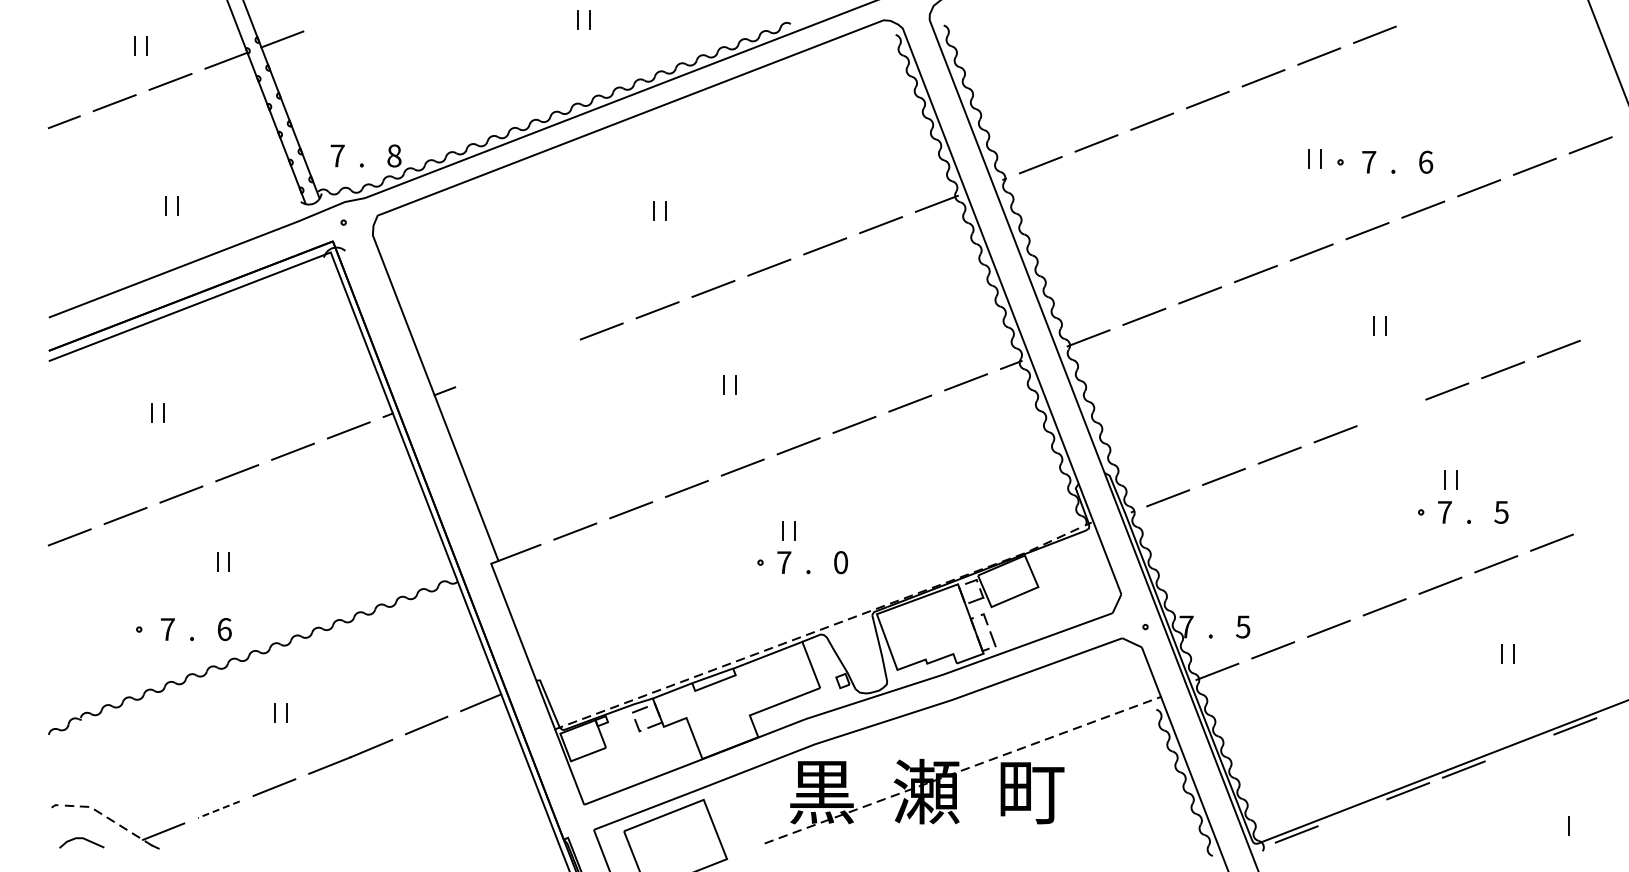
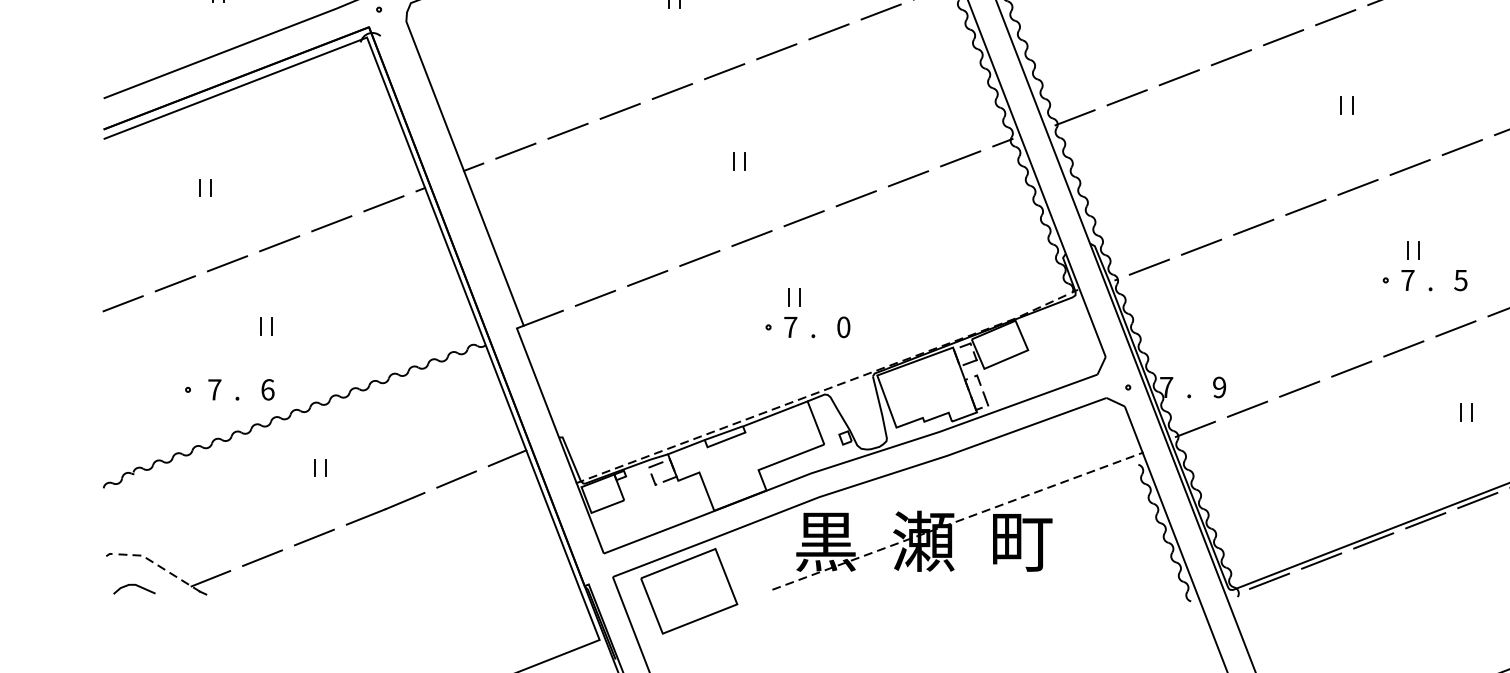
line: (545, 352) -> (567, 131), added
line: (490, 374) -> (516, 151), added
line: (1391, 412) -> (1358, 187), added
text: (1243, 626) -> (1219, 387), 5 -> 9
line: (1519, 747) -> (1477, 500), added
line: (218, 809) -> (262, 557), dashed -> solid
line: (1352, 812) -> (1321, 560), added

